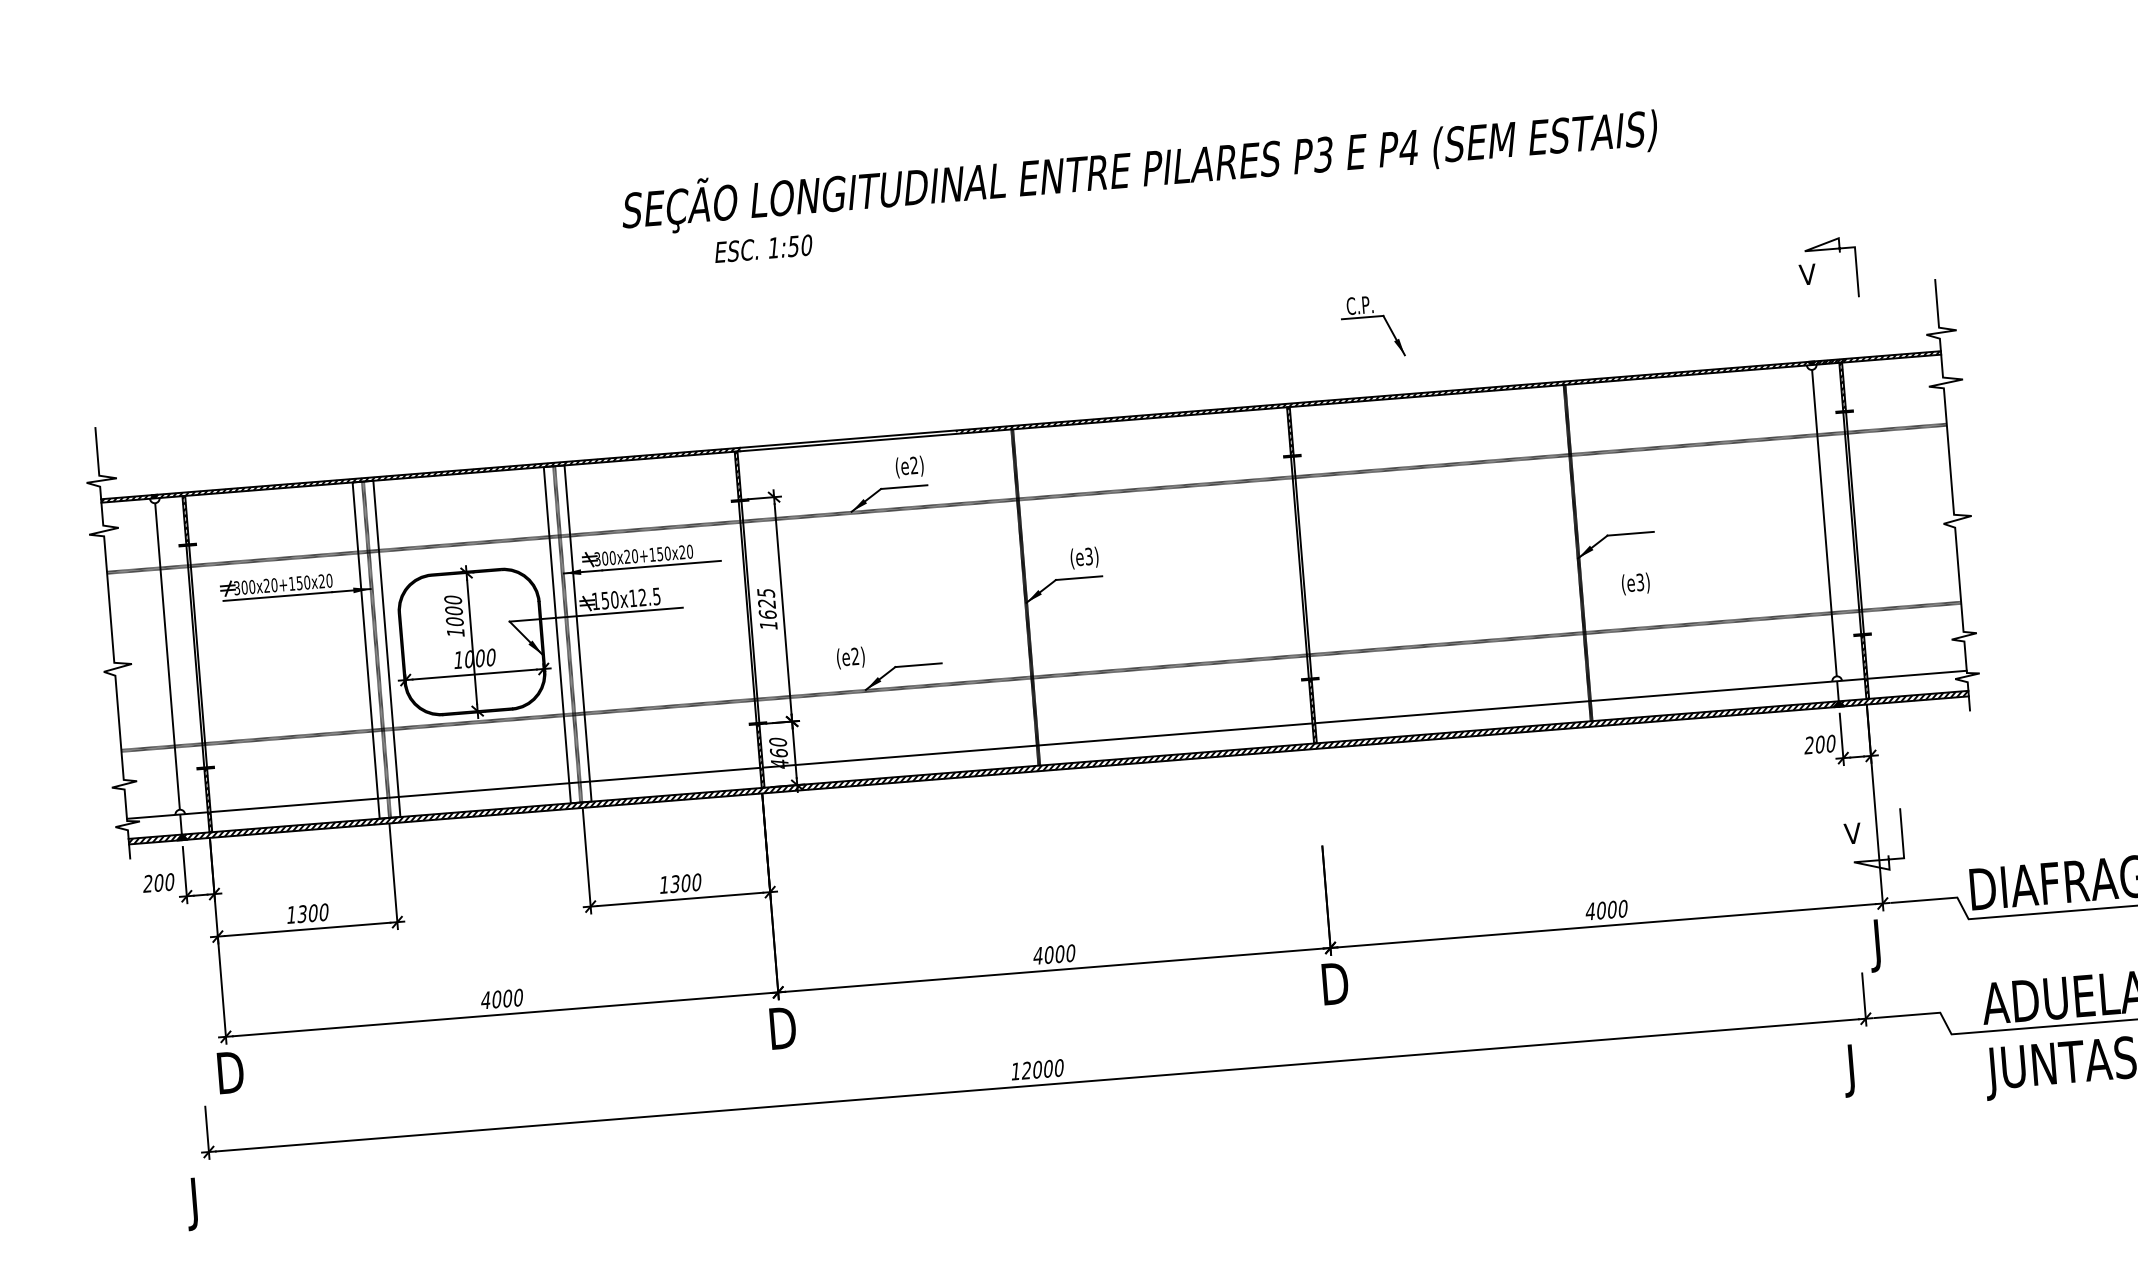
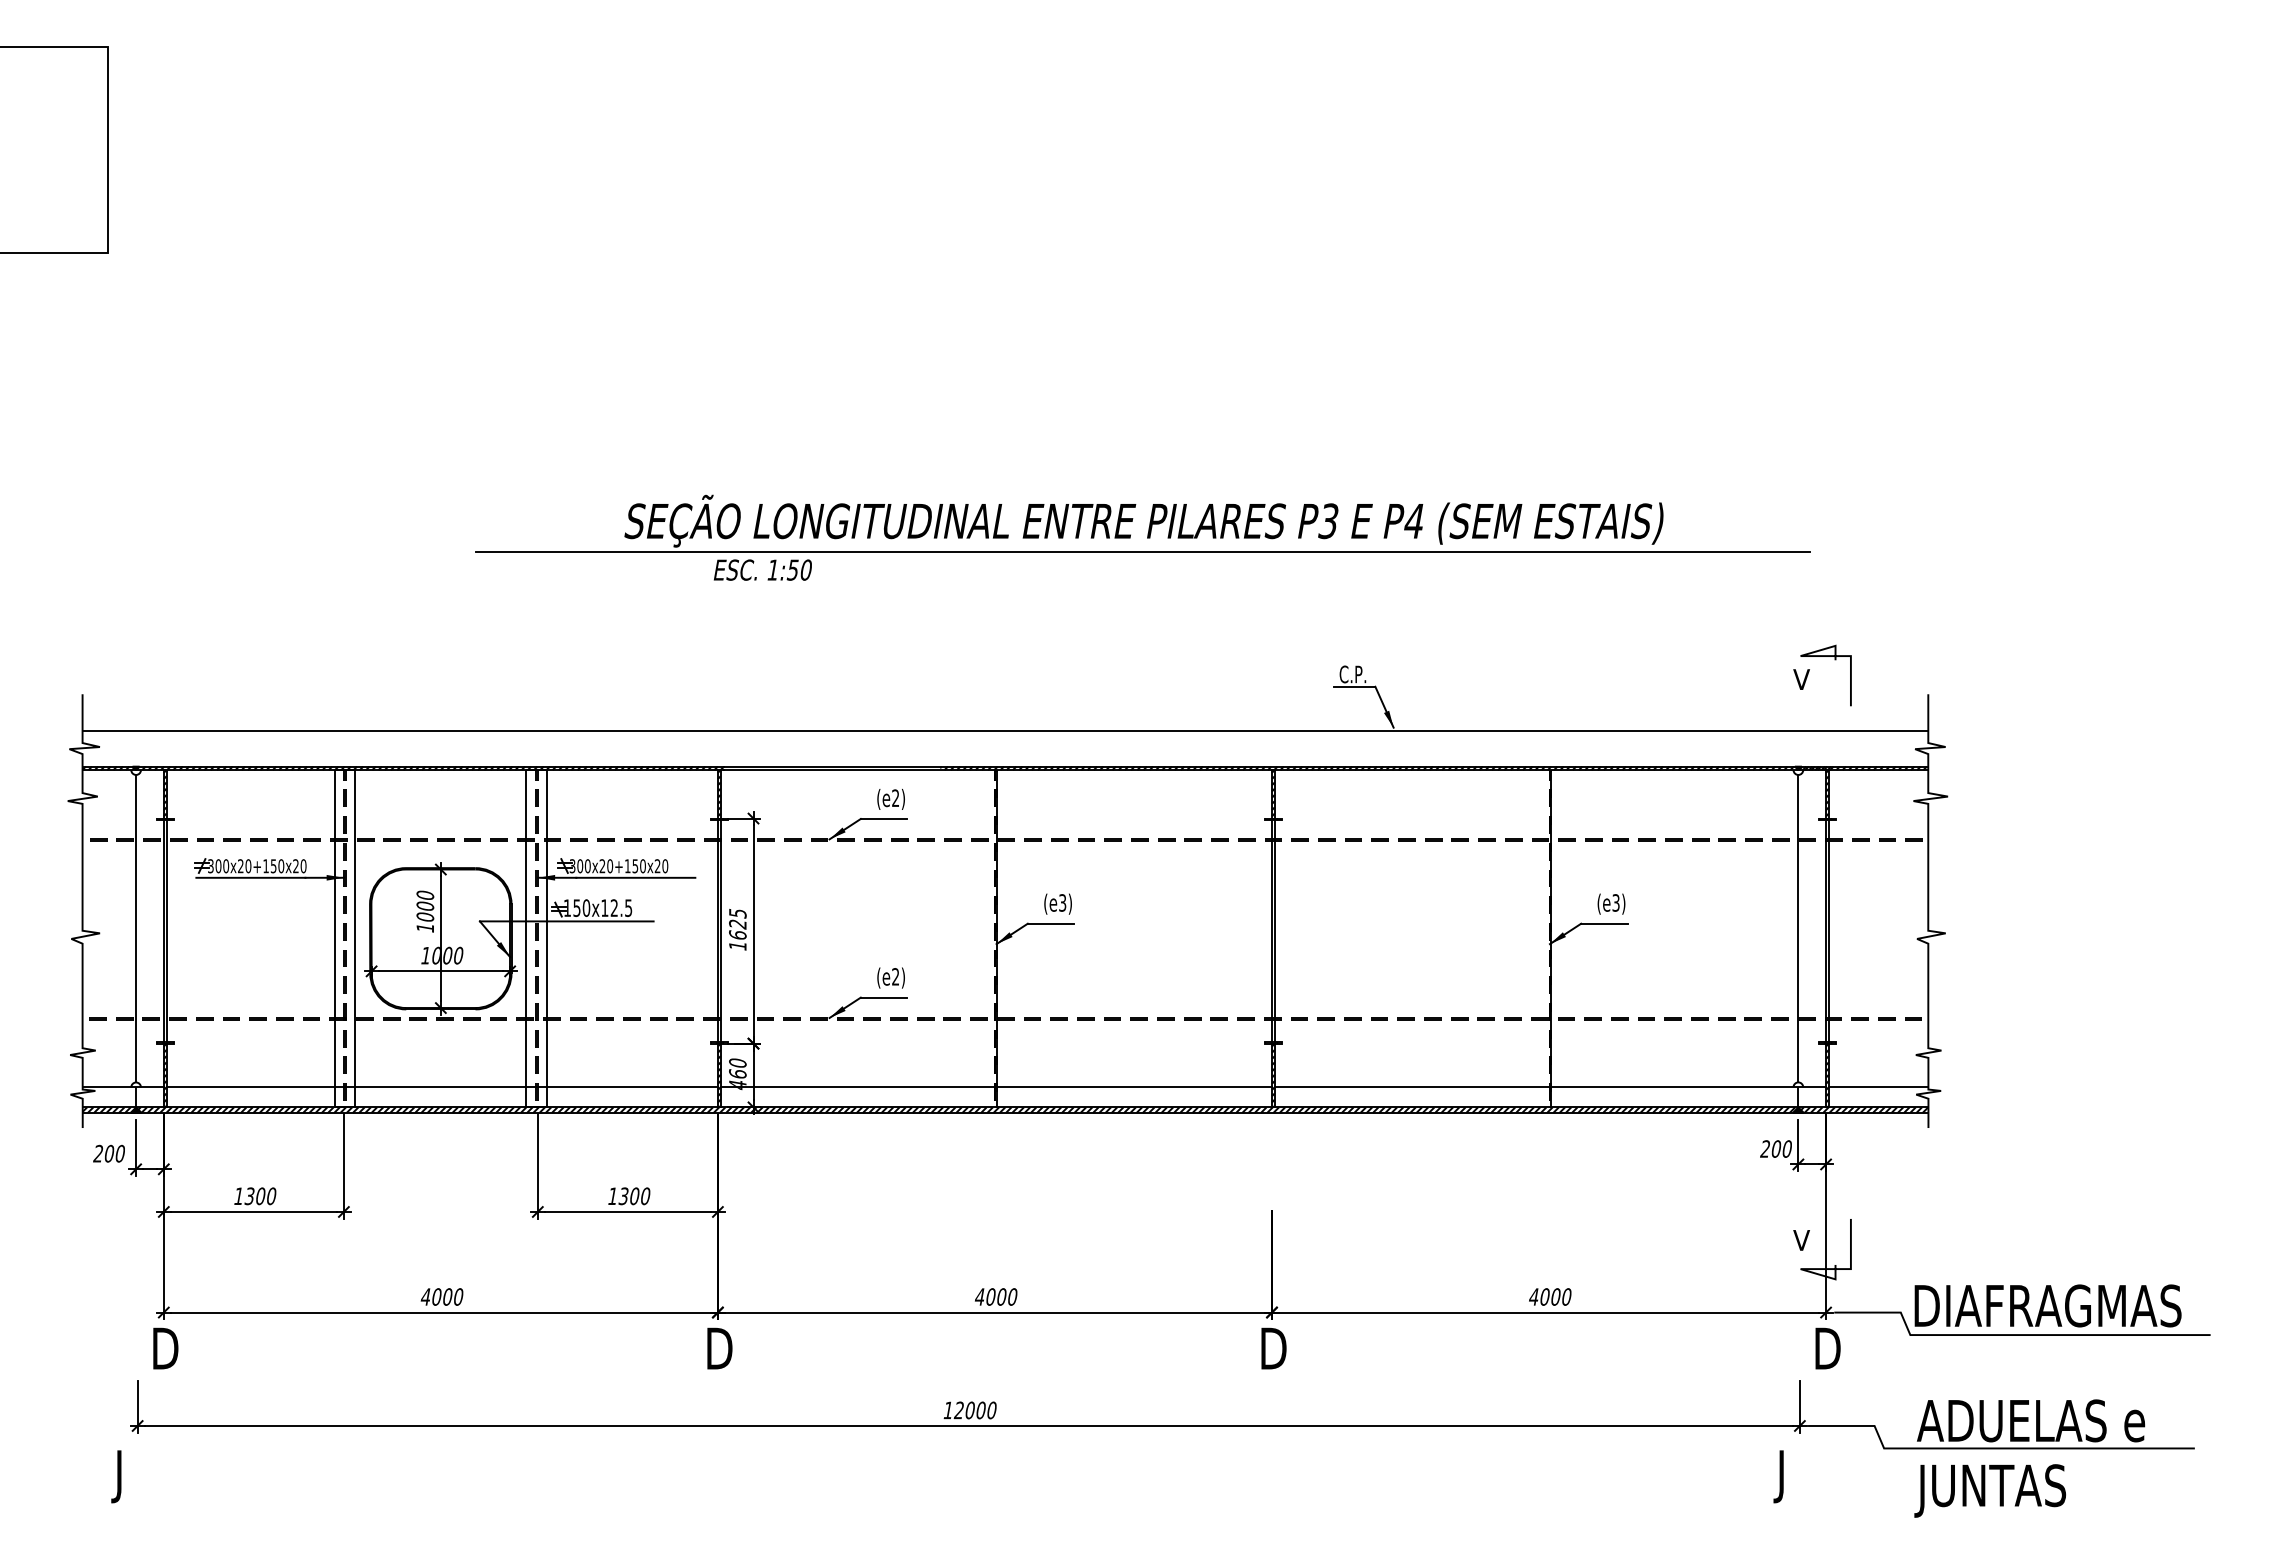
line: (1140, 199) -> (1142, 551), added
line: (1018, 389) -> (1005, 730), added
text: (1635, 583) -> (1611, 903), moved
text: (850, 657) -> (890, 977), moved
text: (1884, 944) -> (1824, 1353), J -> D

